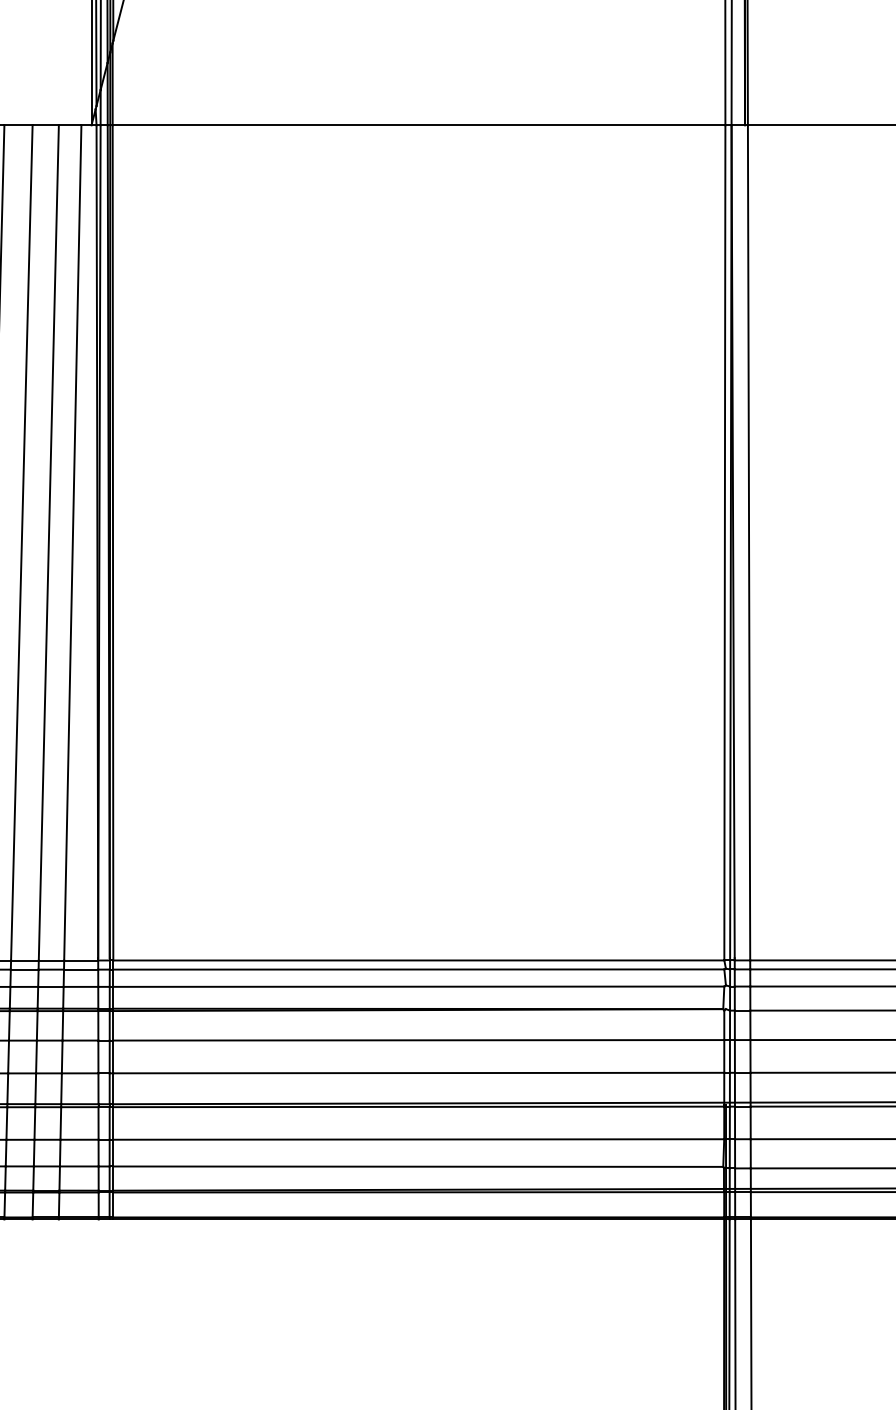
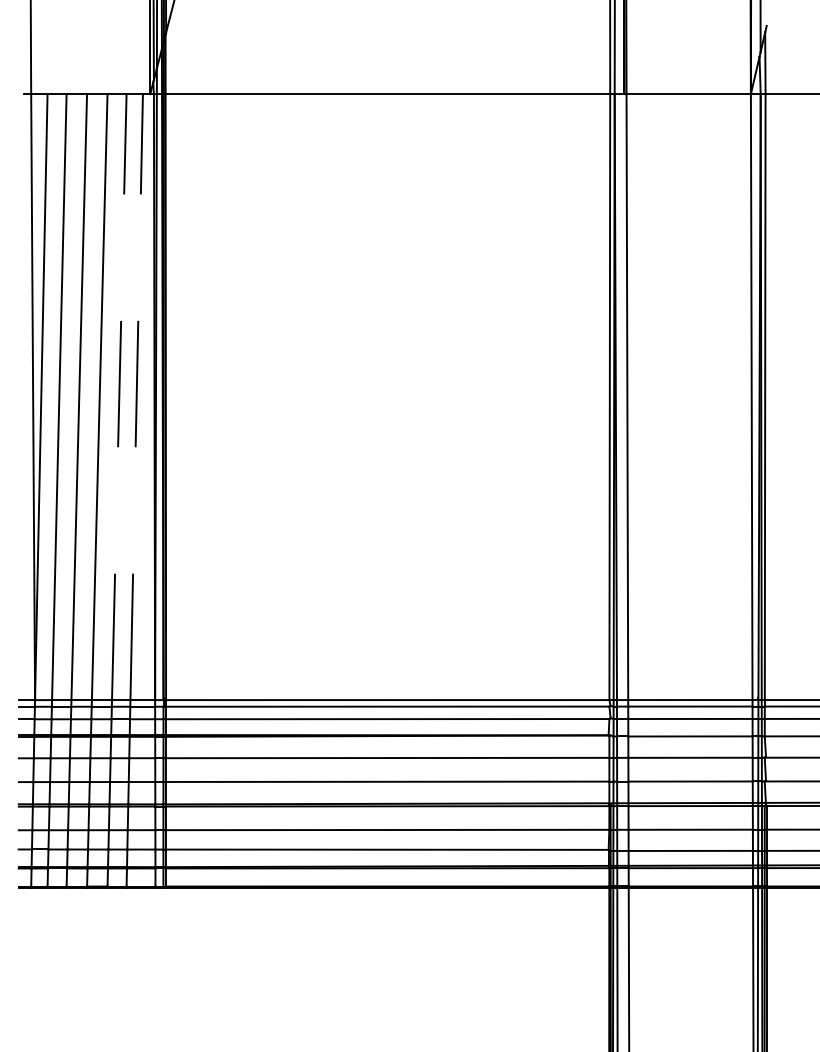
line: (49, 542) -> (119, 396), solid -> dashed
line: (72, 542) -> (136, 396), solid -> dashed

